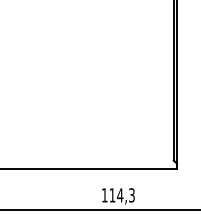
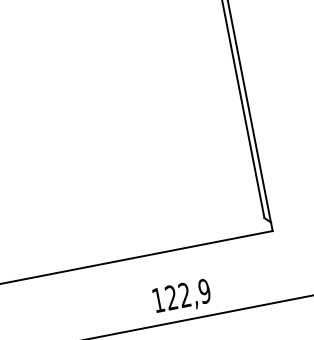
text: (121, 195) -> (186, 294), 114,3 -> 122,9

